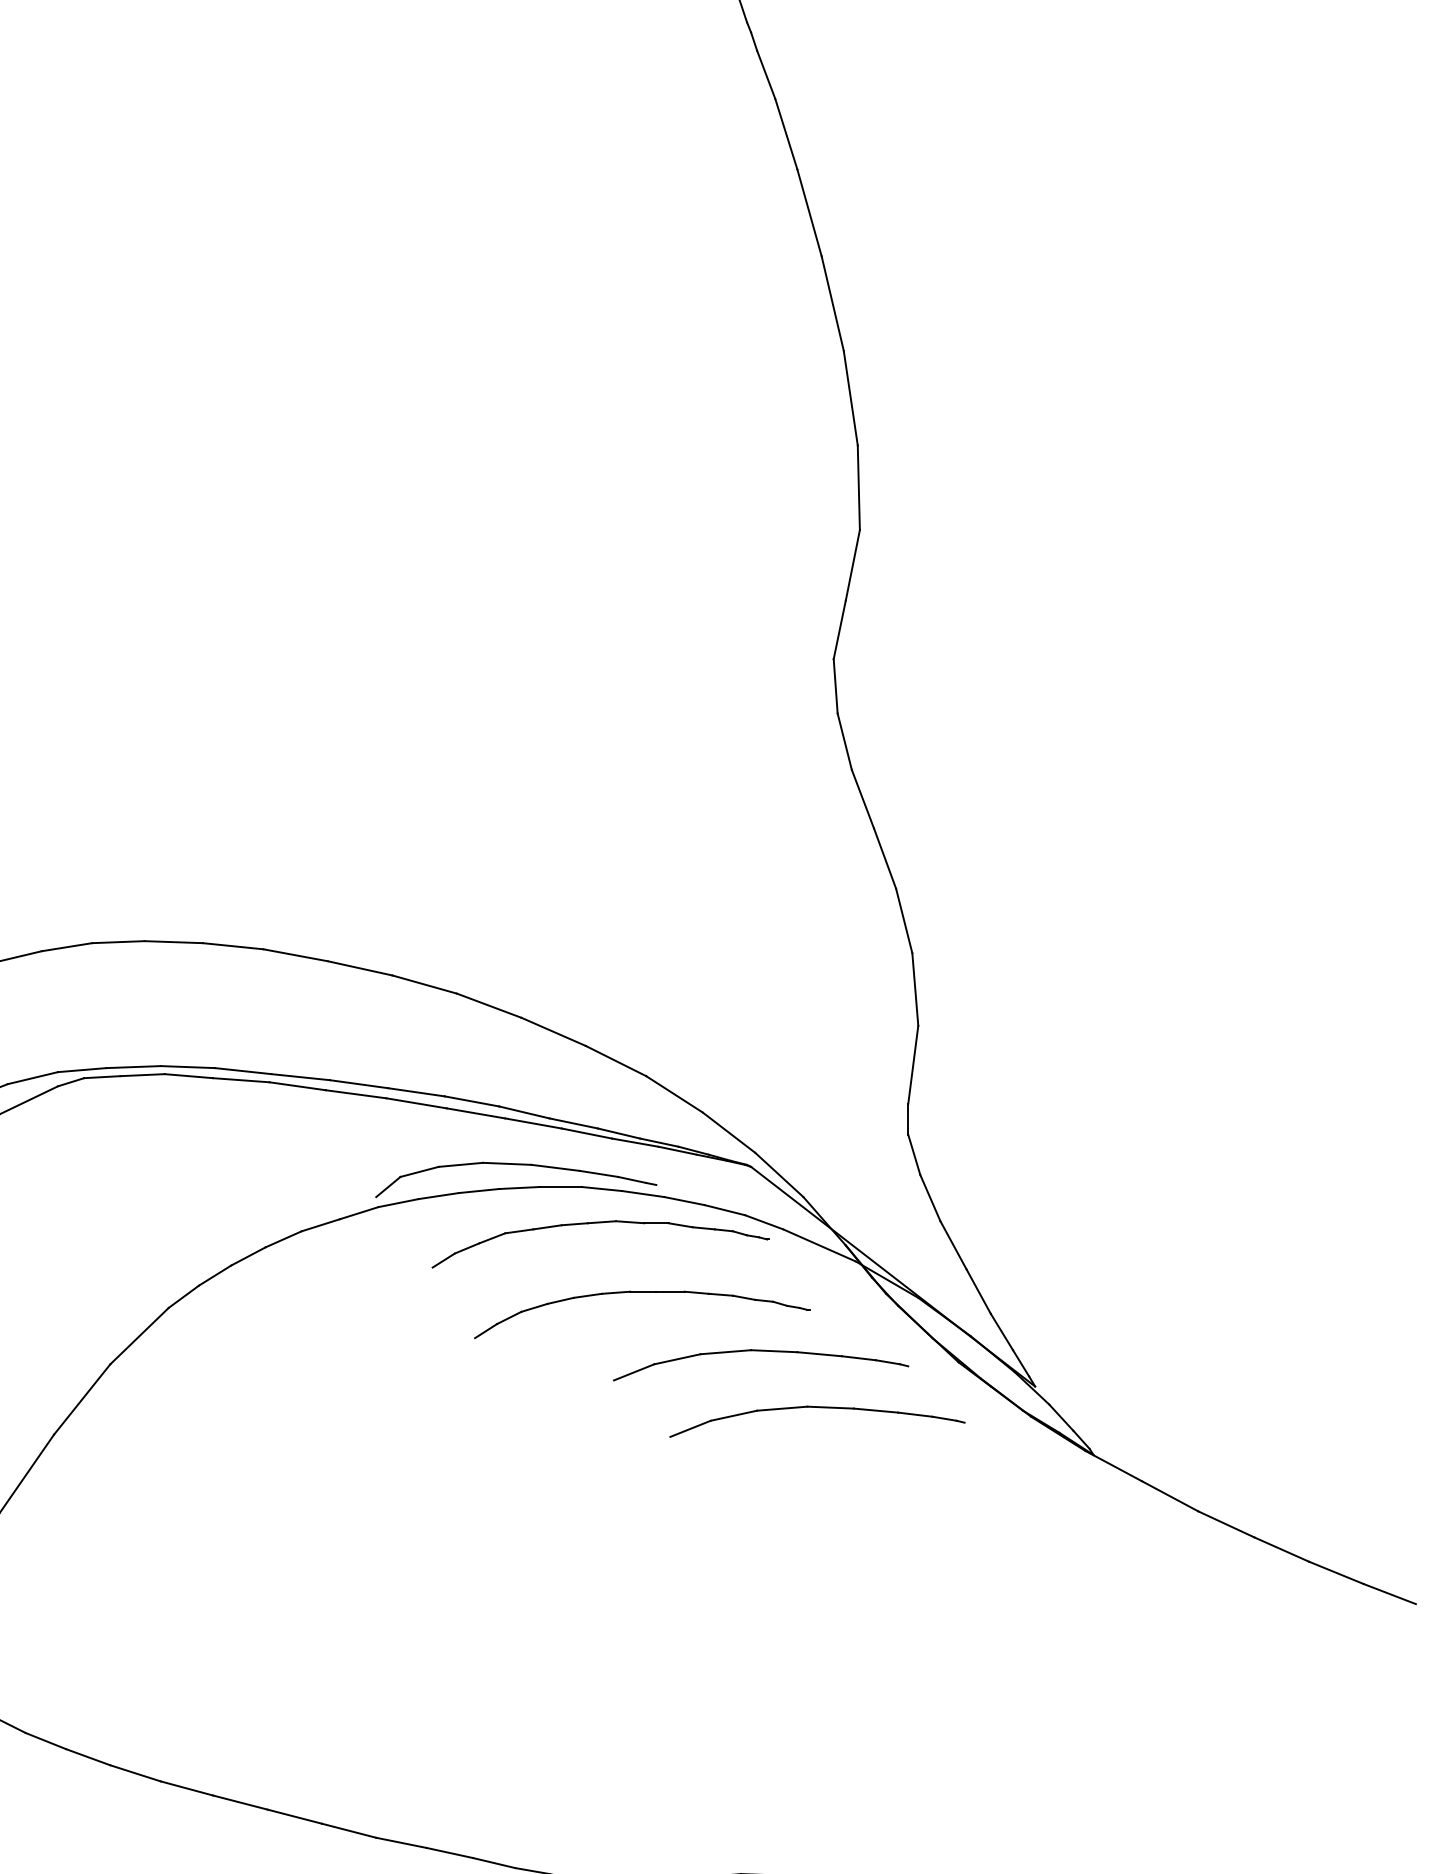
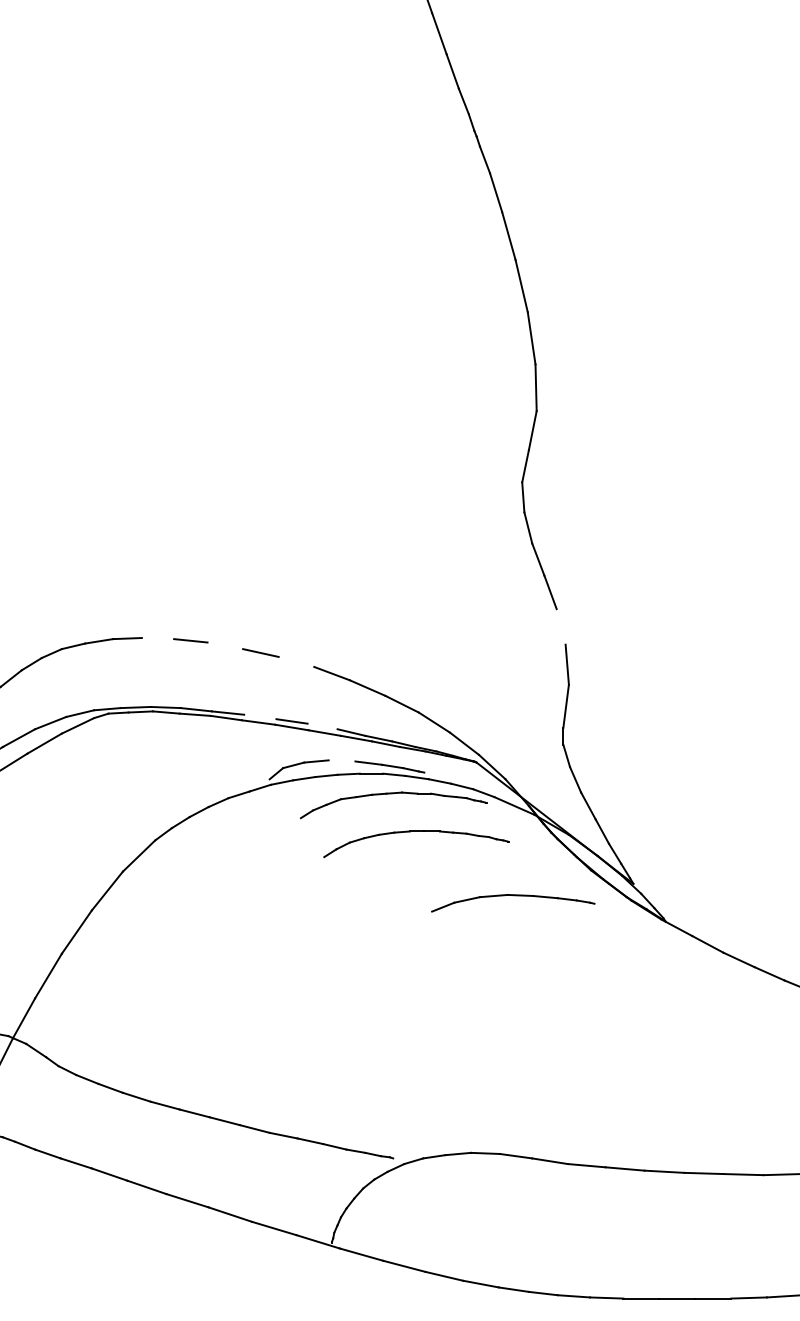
line: (903, 920) -> (560, 626), removed
line: (172, 942) -> (157, 638), removed
line: (296, 954) -> (225, 645), removed
line: (424, 983) -> (296, 661), removed
line: (359, 1083) -> (260, 716), removed
line: (471, 1101) -> (322, 726), removed
line: (506, 1163) -> (341, 760), removed
part: (761, 1351) -> (482, 864), removed

